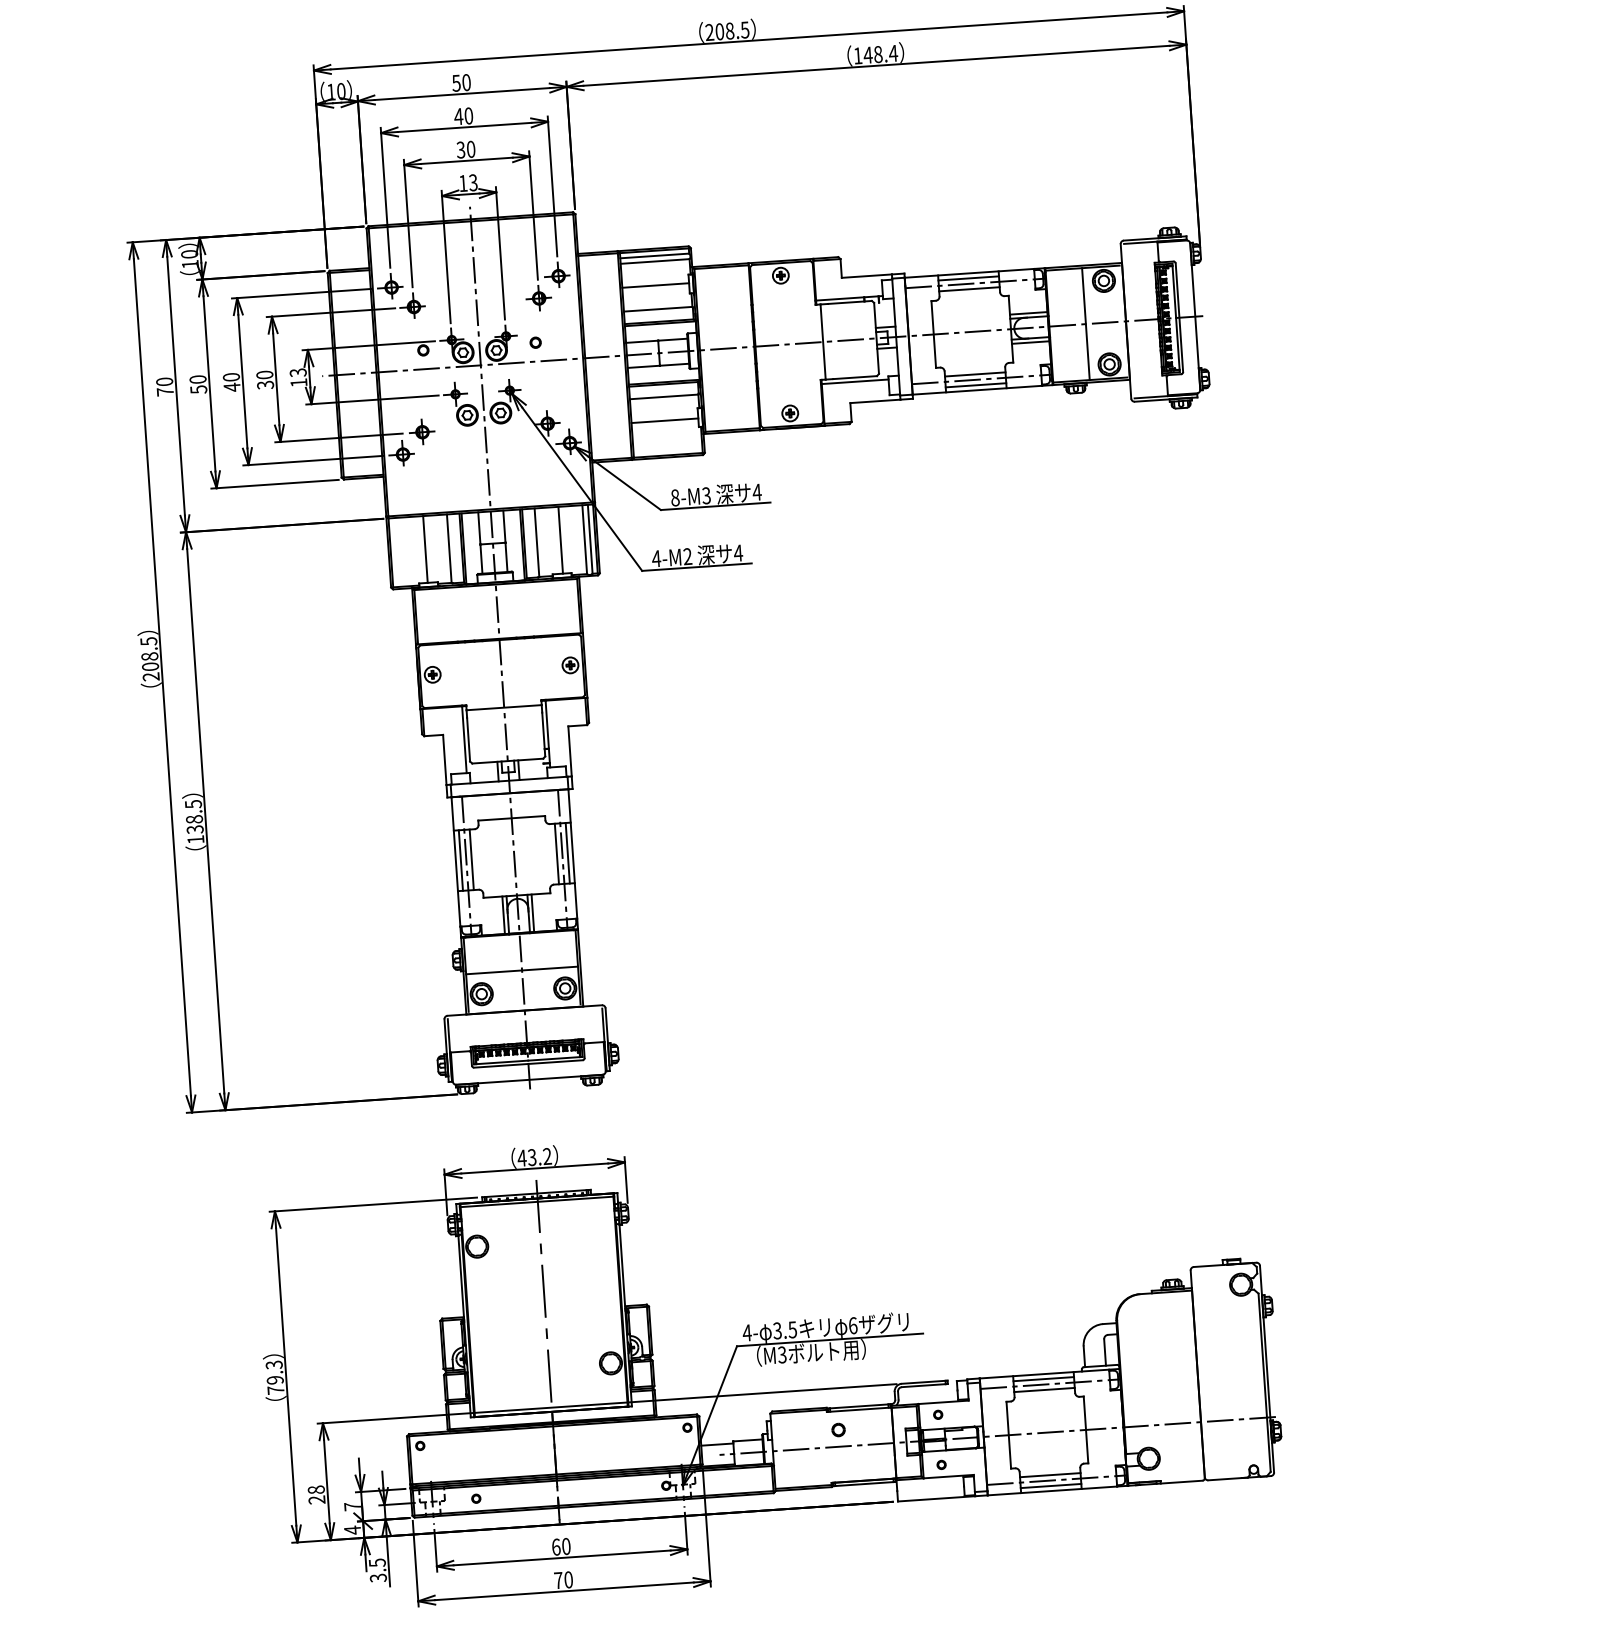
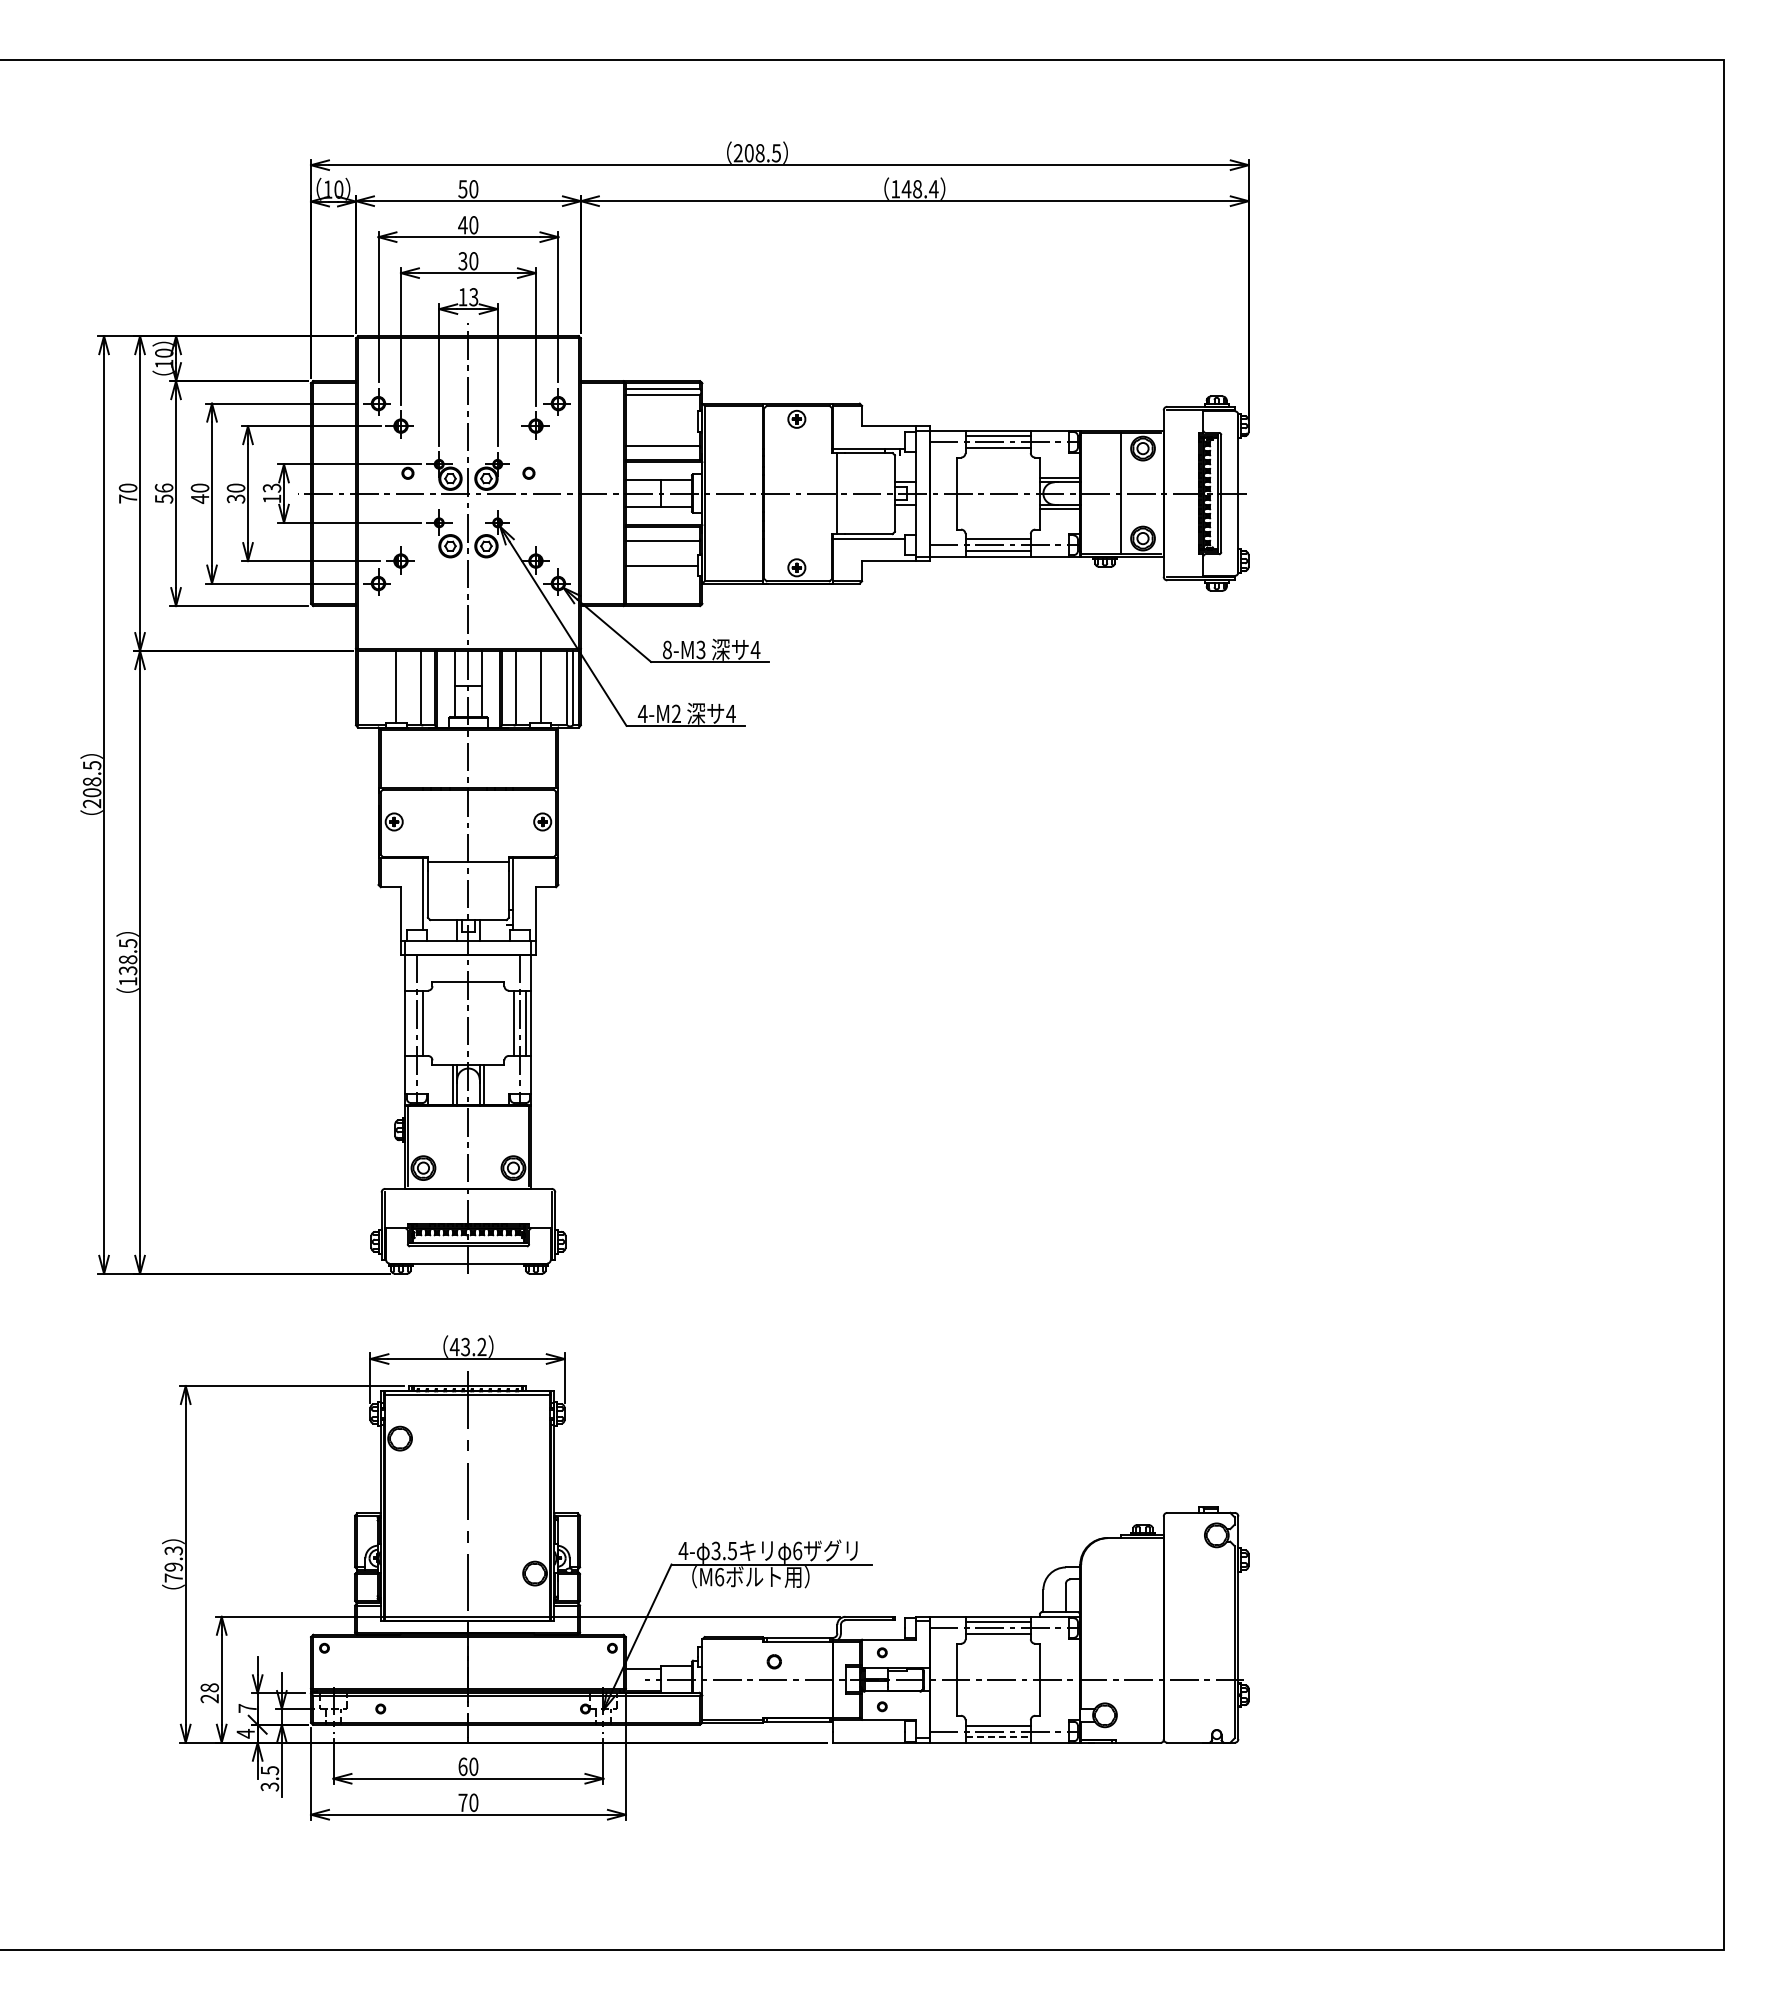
line: (655, 285) -> (661, 420), removed
text: (197, 379) -> (163, 487), 50 -> 56
line: (460, 859) -> (410, 1022), removed
line: (522, 970) -> (468, 1145), removed
text: (782, 1355) -> (719, 1577), M3 -> M6
line: (1051, 1486) -> (998, 1737), solid -> dashed

